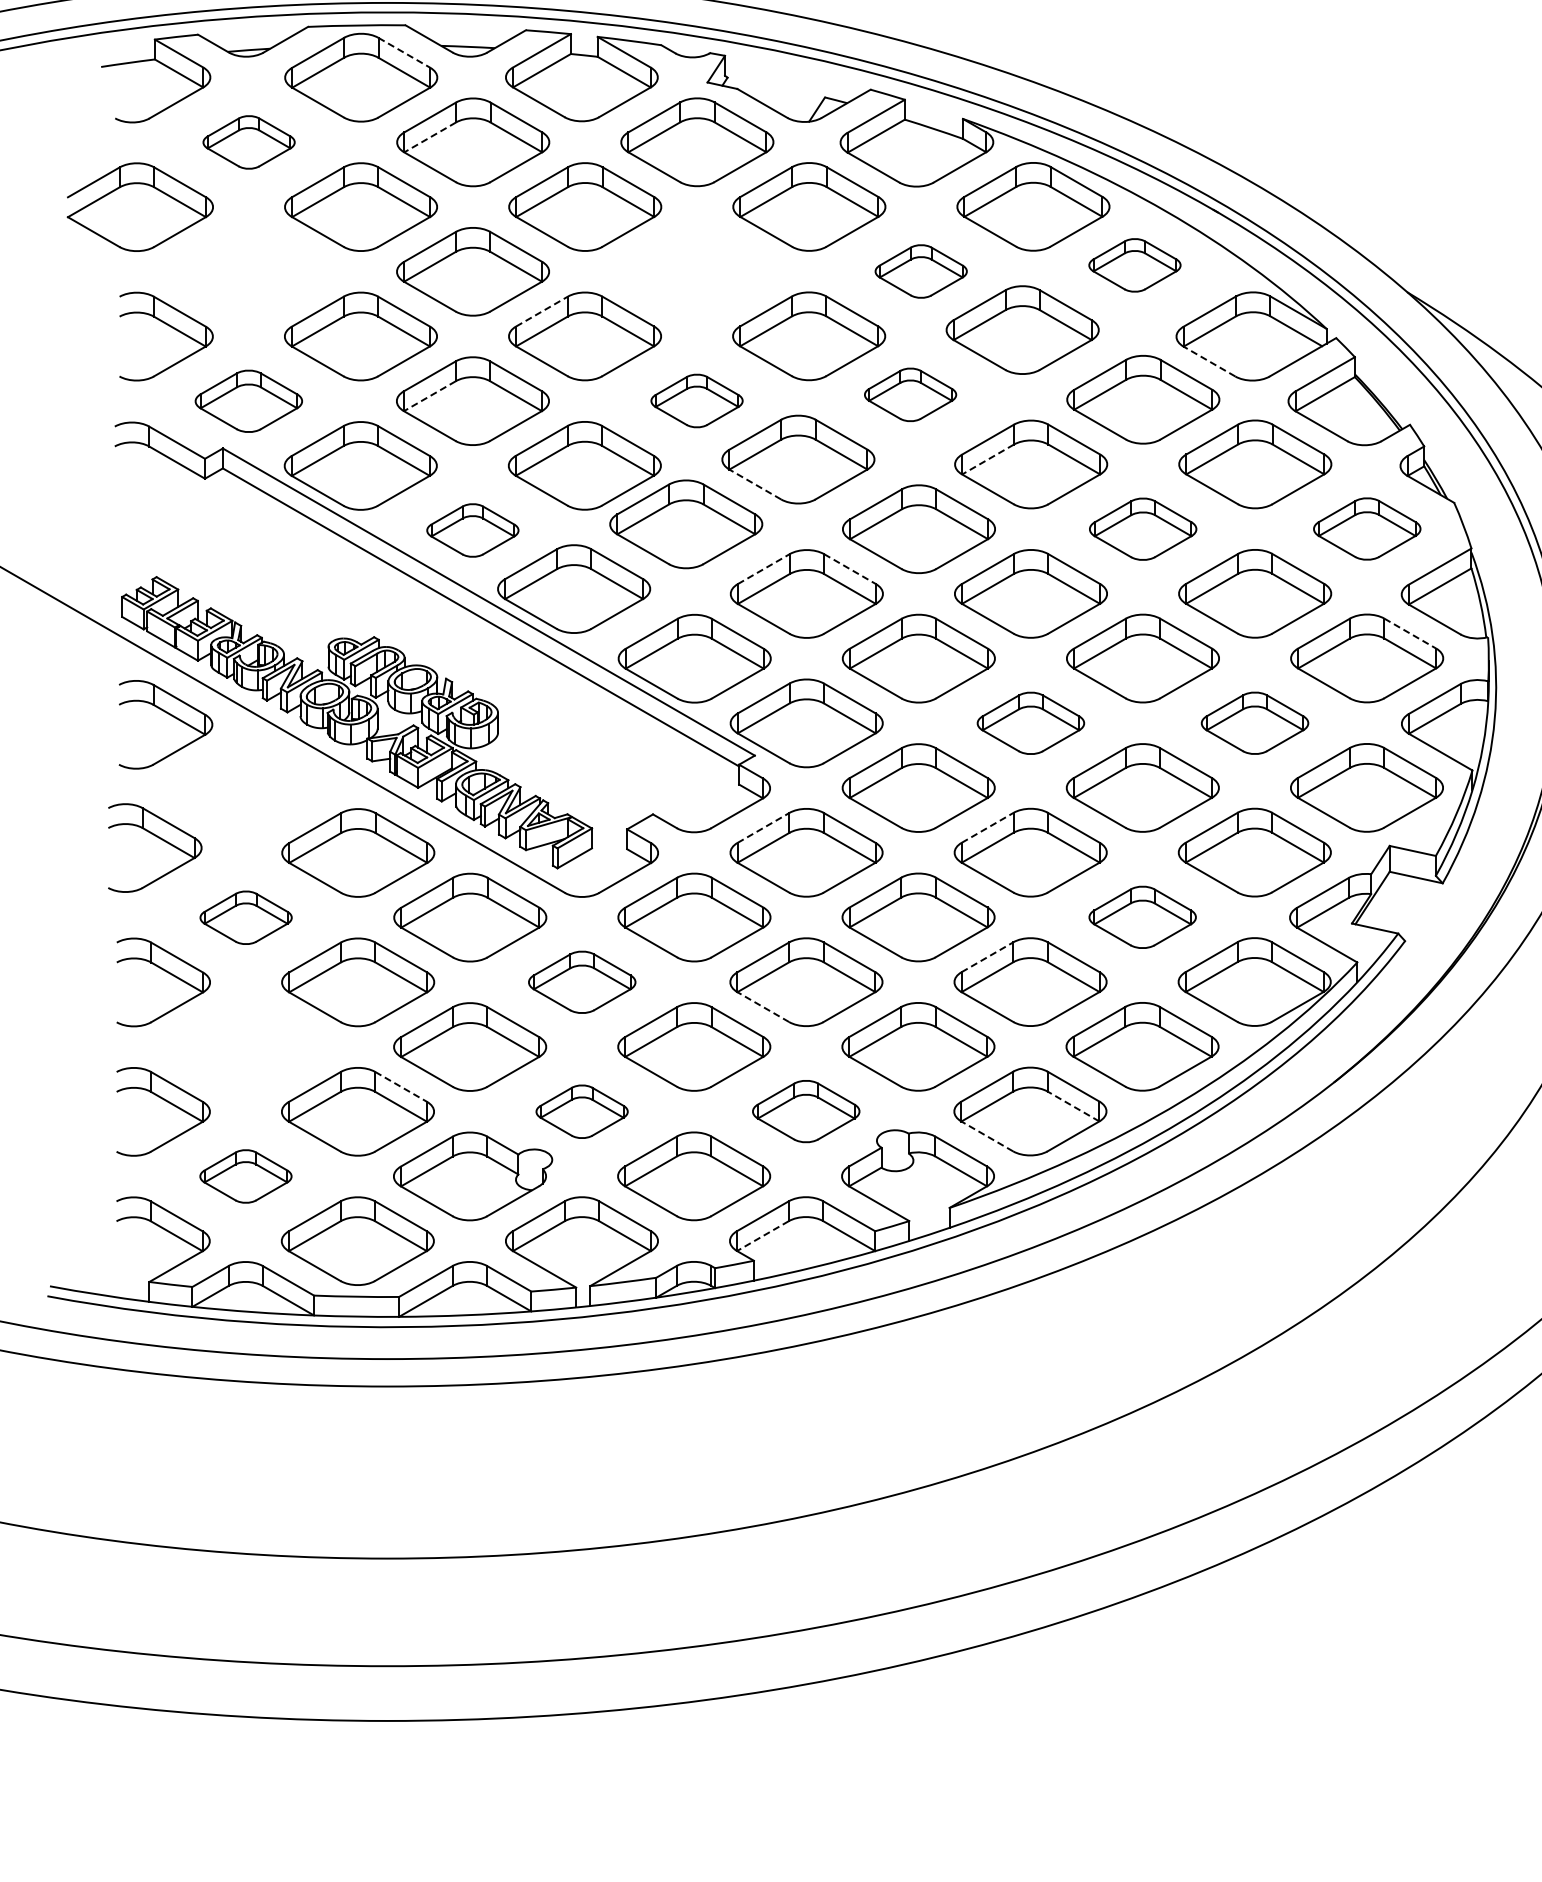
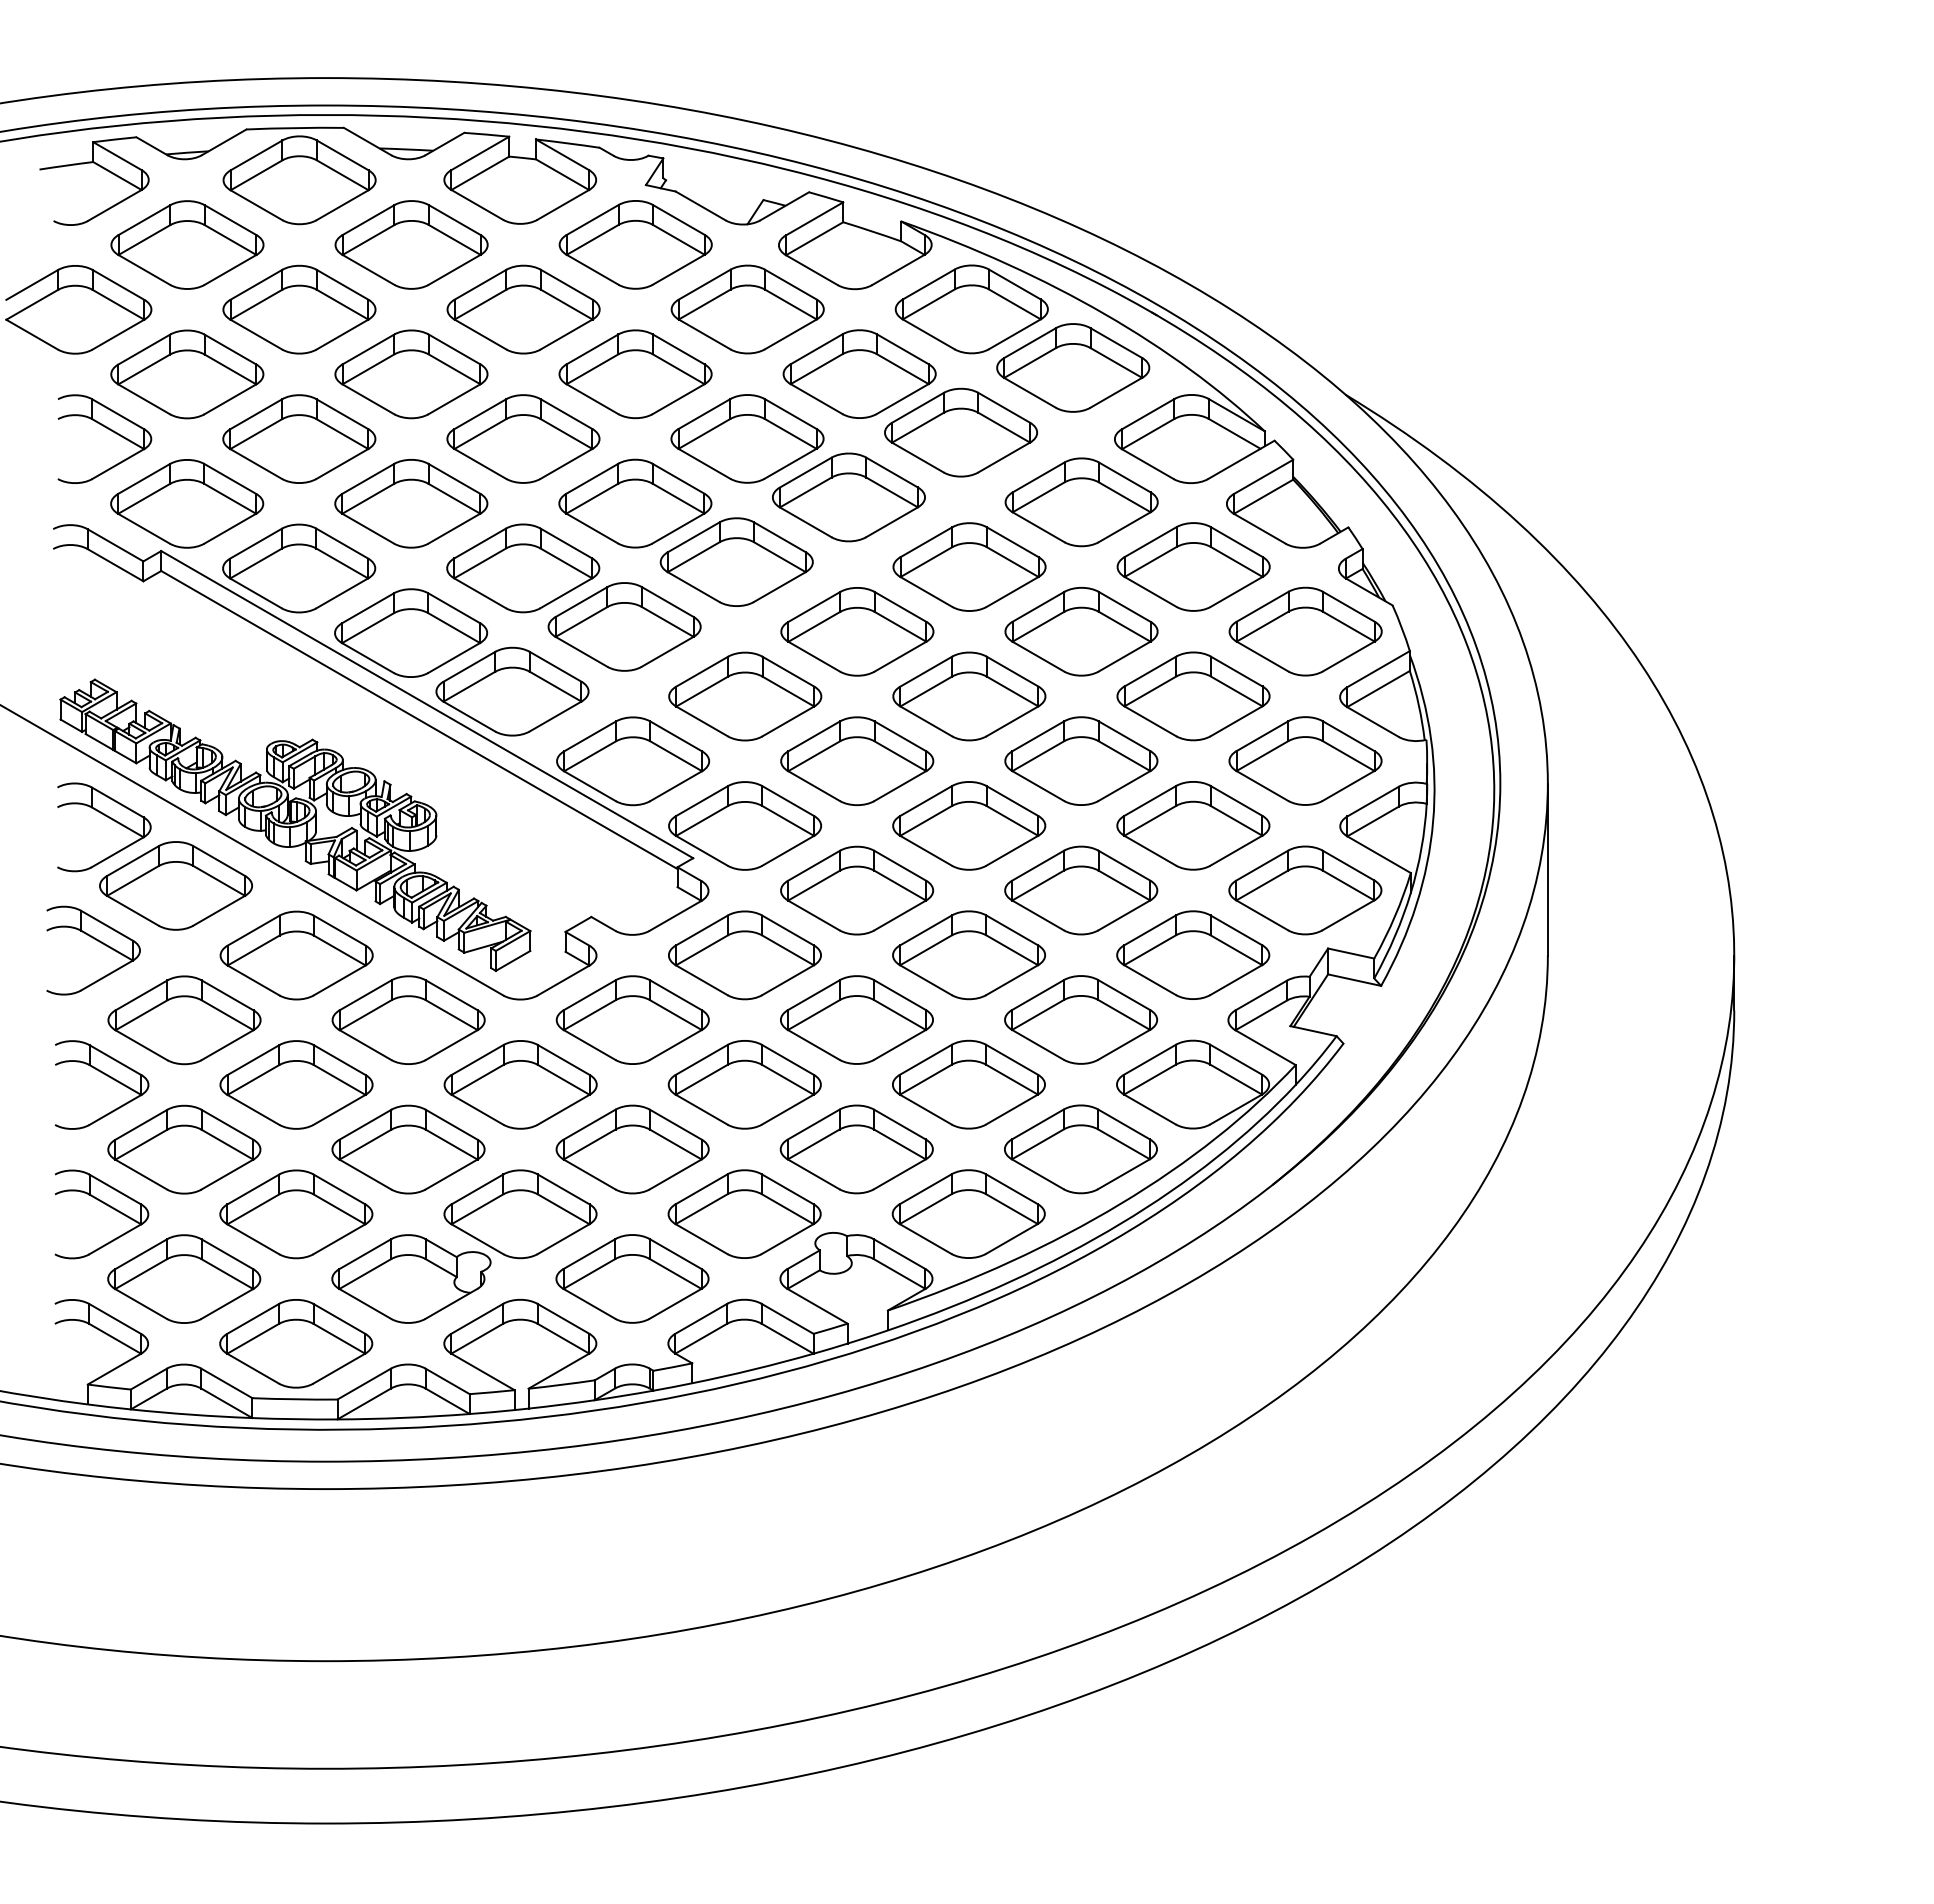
line: (404, 52) -> (342, 155), dashed -> solid
line: (430, 137) -> (368, 240), dashed -> solid
part: (249, 141) -> (187, 244), size x1.67
part: (1135, 264) -> (1073, 367), size x1.67
part: (921, 270) -> (859, 373), size x1.67
part: (249, 271) -> (187, 374), added
part: (697, 271) -> (635, 374), added
line: (542, 311) -> (480, 414), dashed -> solid
line: (1209, 361) -> (1147, 464), dashed -> solid
part: (910, 394) -> (848, 497), size x1.67
line: (430, 395) -> (368, 498), dashed -> solid
part: (249, 400) -> (187, 503), size x1.43
part: (697, 400) -> (635, 503), size x1.67
line: (988, 459) -> (926, 562), dashed -> solid
line: (755, 484) -> (693, 587), dashed -> solid
part: (1143, 528) -> (1081, 631), size x1.43
part: (1367, 528) -> (1305, 631), size x1.43
part: (473, 529) -> (411, 632), size x1.67
line: (764, 568) -> (702, 671), dashed -> solid
line: (850, 568) -> (788, 671), dashed -> solid
line: (1410, 633) -> (1348, 736), dashed -> solid
part: (1031, 722) -> (969, 825), size x1.43
part: (1255, 722) -> (1193, 825), size x1.43
part: (237, 782) -> (175, 885), added
line: (763, 827) -> (701, 930), dashed -> solid
line: (988, 827) -> (926, 930), dashed -> solid
part: (1142, 916) -> (1080, 1019), size x1.43
part: (246, 917) -> (184, 1020), size x1.67
line: (987, 956) -> (925, 1059), dashed -> solid
part: (582, 981) -> (520, 1084), size x1.43
line: (763, 1006) -> (701, 1109), dashed -> solid
part: (246, 1046) -> (184, 1149), added
line: (401, 1086) -> (339, 1189), dashed -> solid
line: (1073, 1106) -> (1011, 1209), dashed -> solid
part: (806, 1110) -> (744, 1213), size x1.43
part: (582, 1111) -> (520, 1214), size x1.67
line: (987, 1136) -> (925, 1239), dashed -> solid
part: (246, 1175) -> (184, 1278), size x1.67
line: (763, 1235) -> (701, 1338), dashed -> solid

